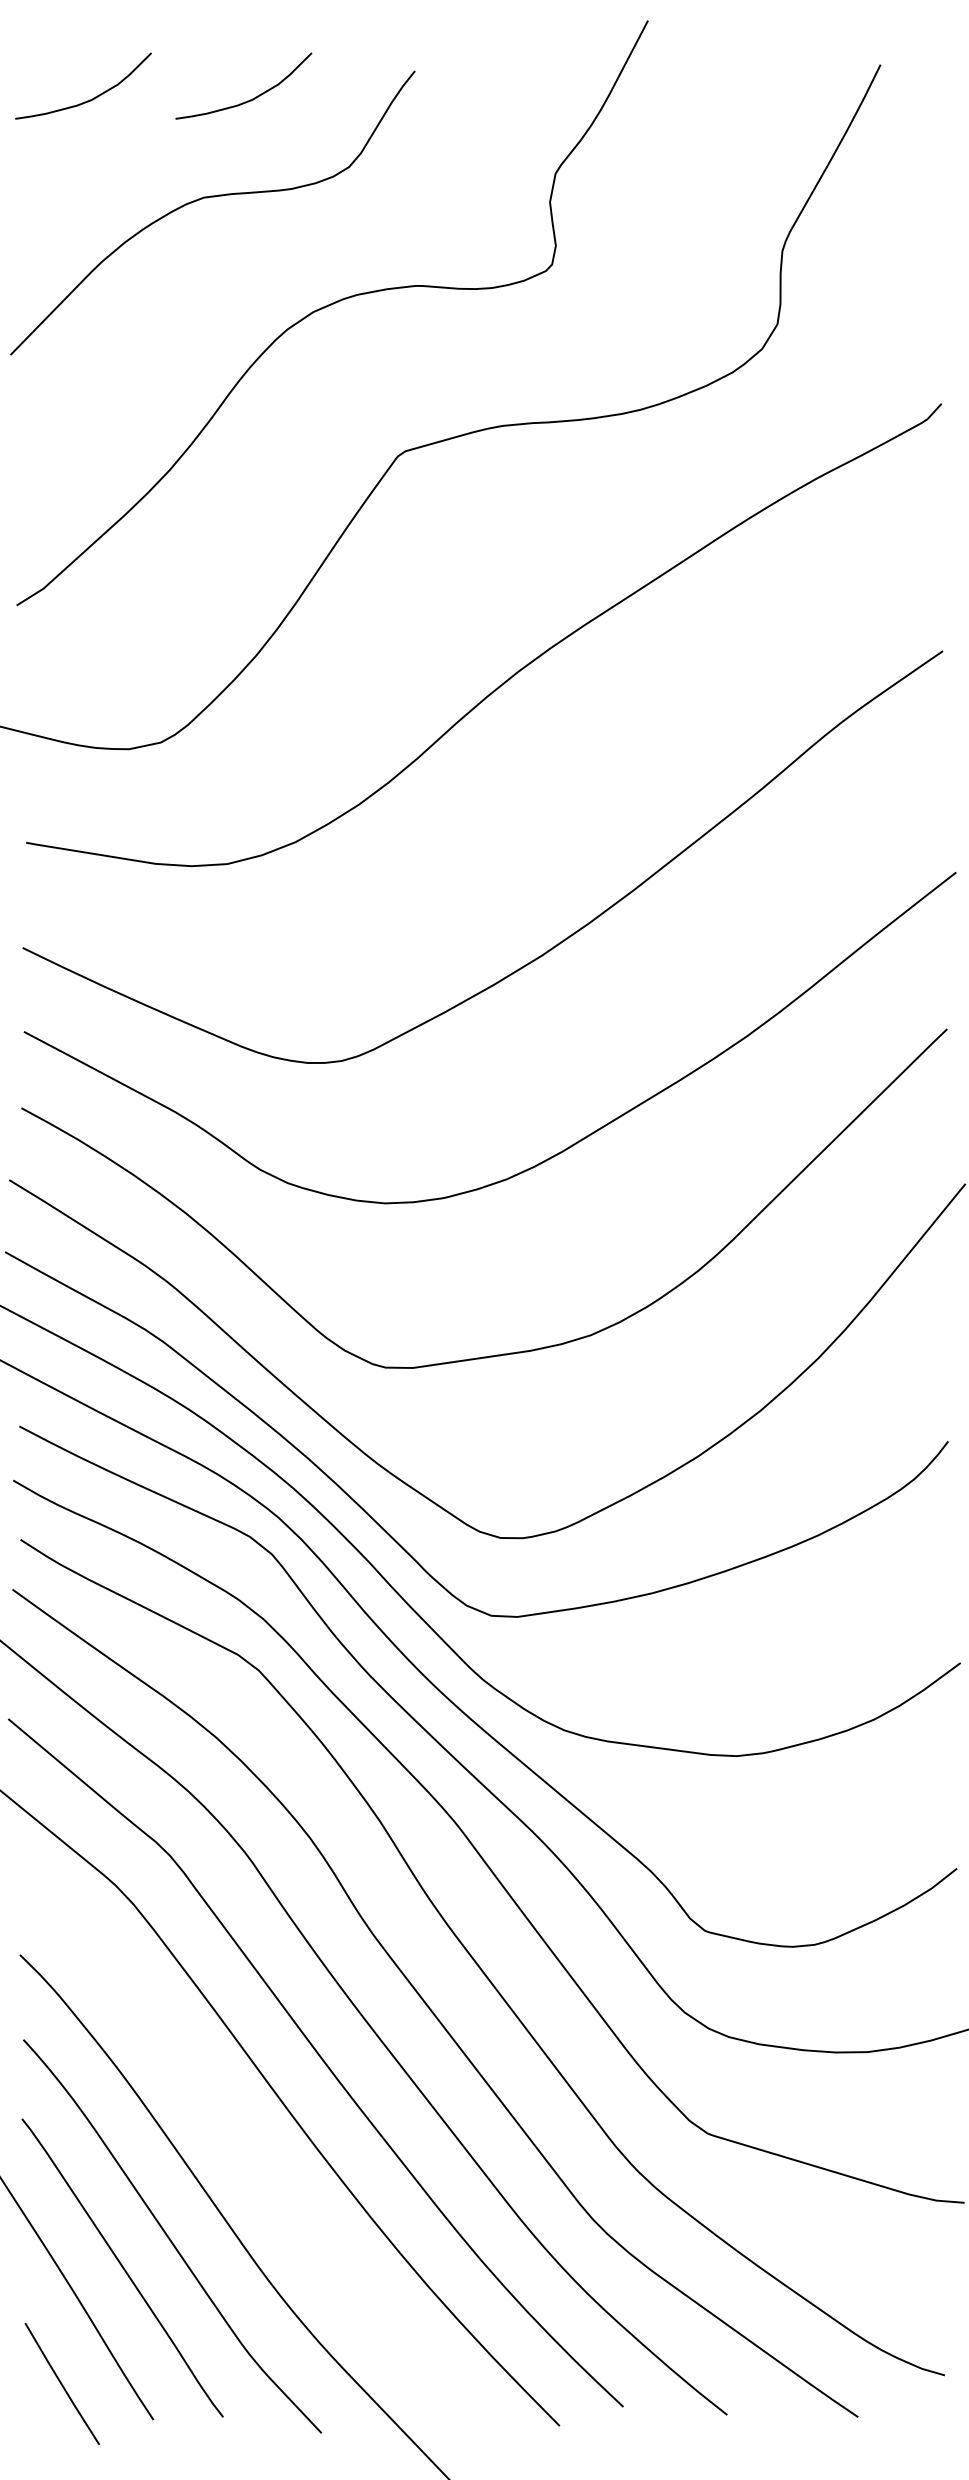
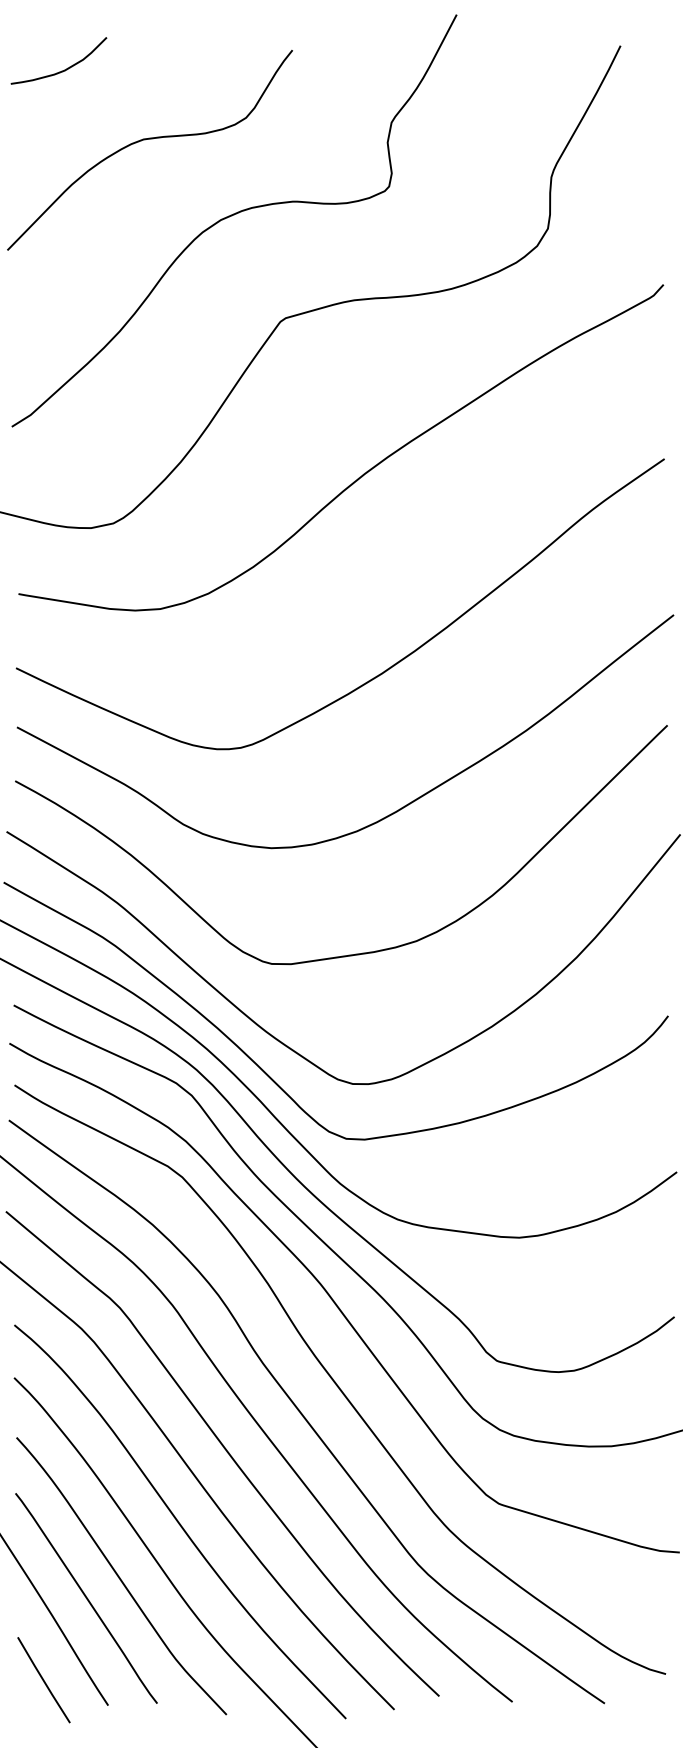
curve: (247, 99) -> (174, 70), removed
curve: (254, 2160) -> (179, 1522), added

